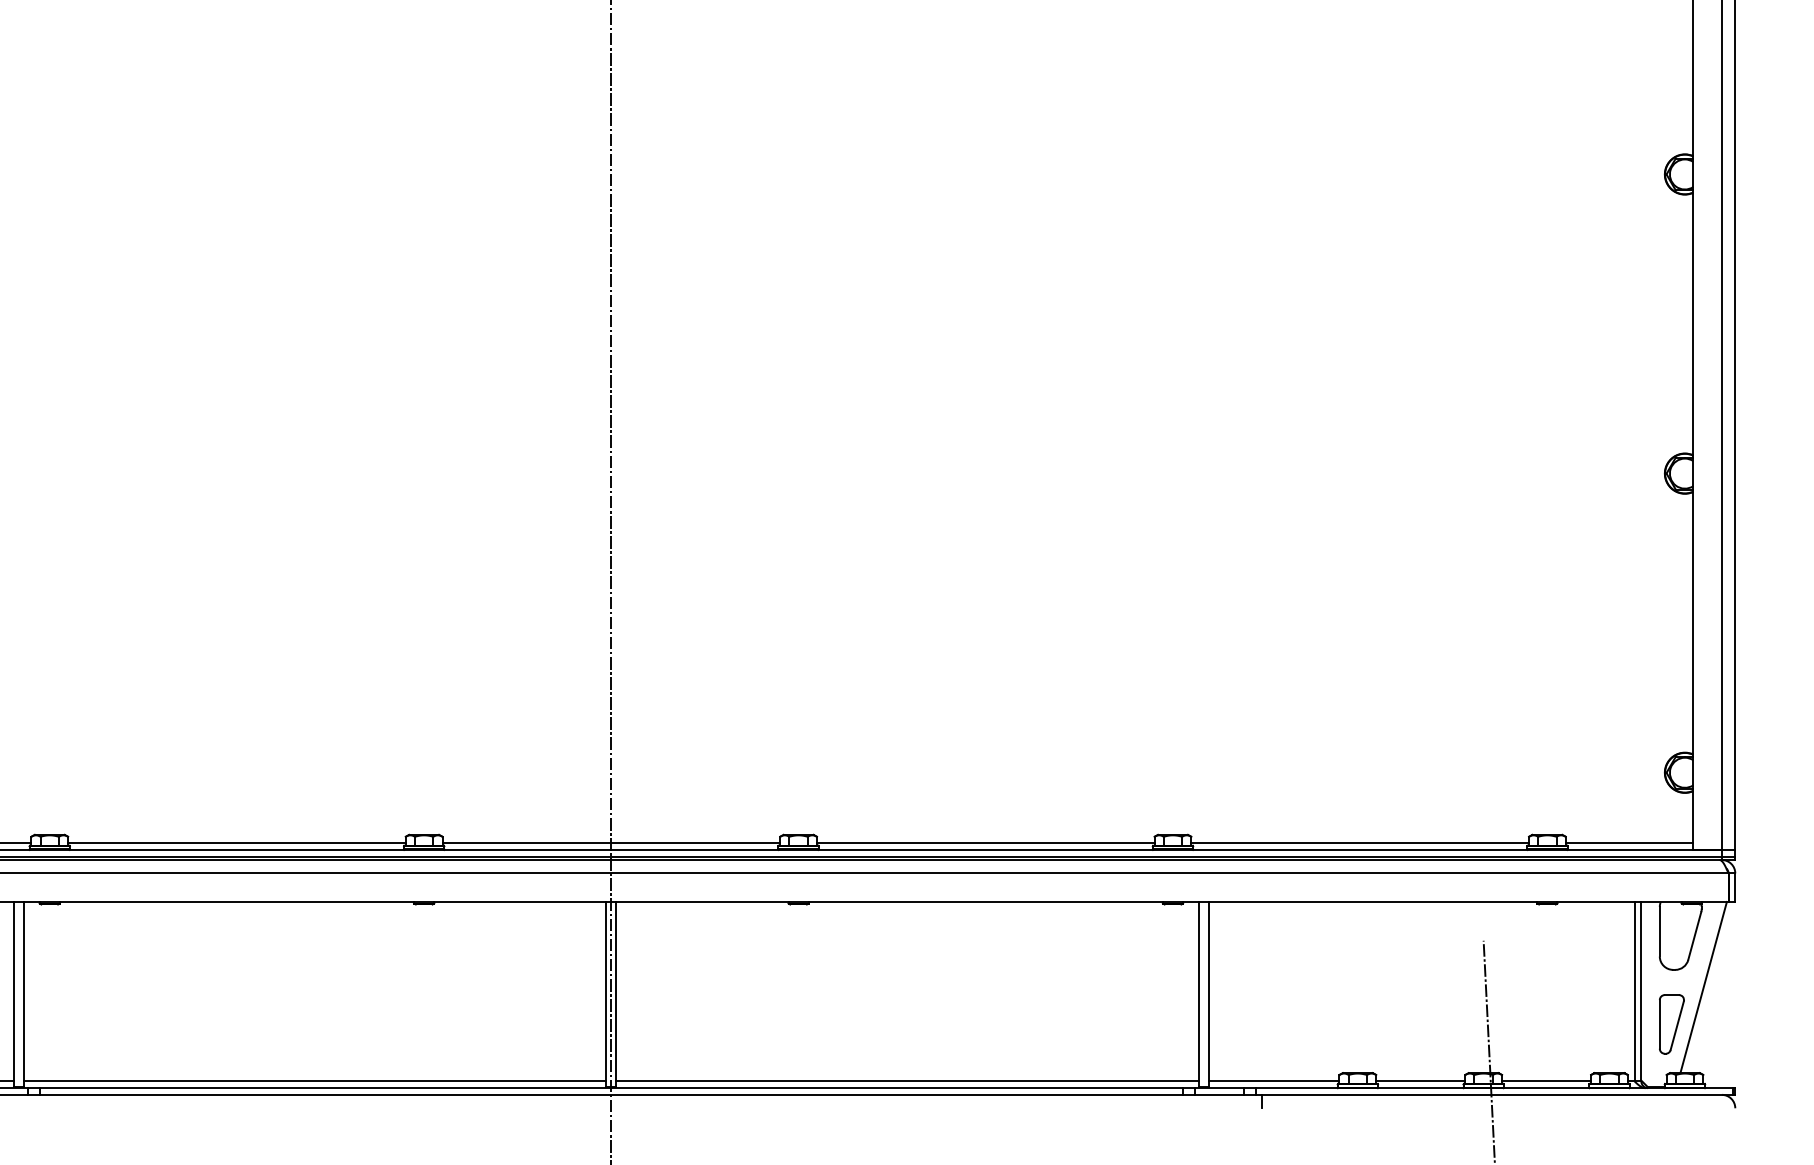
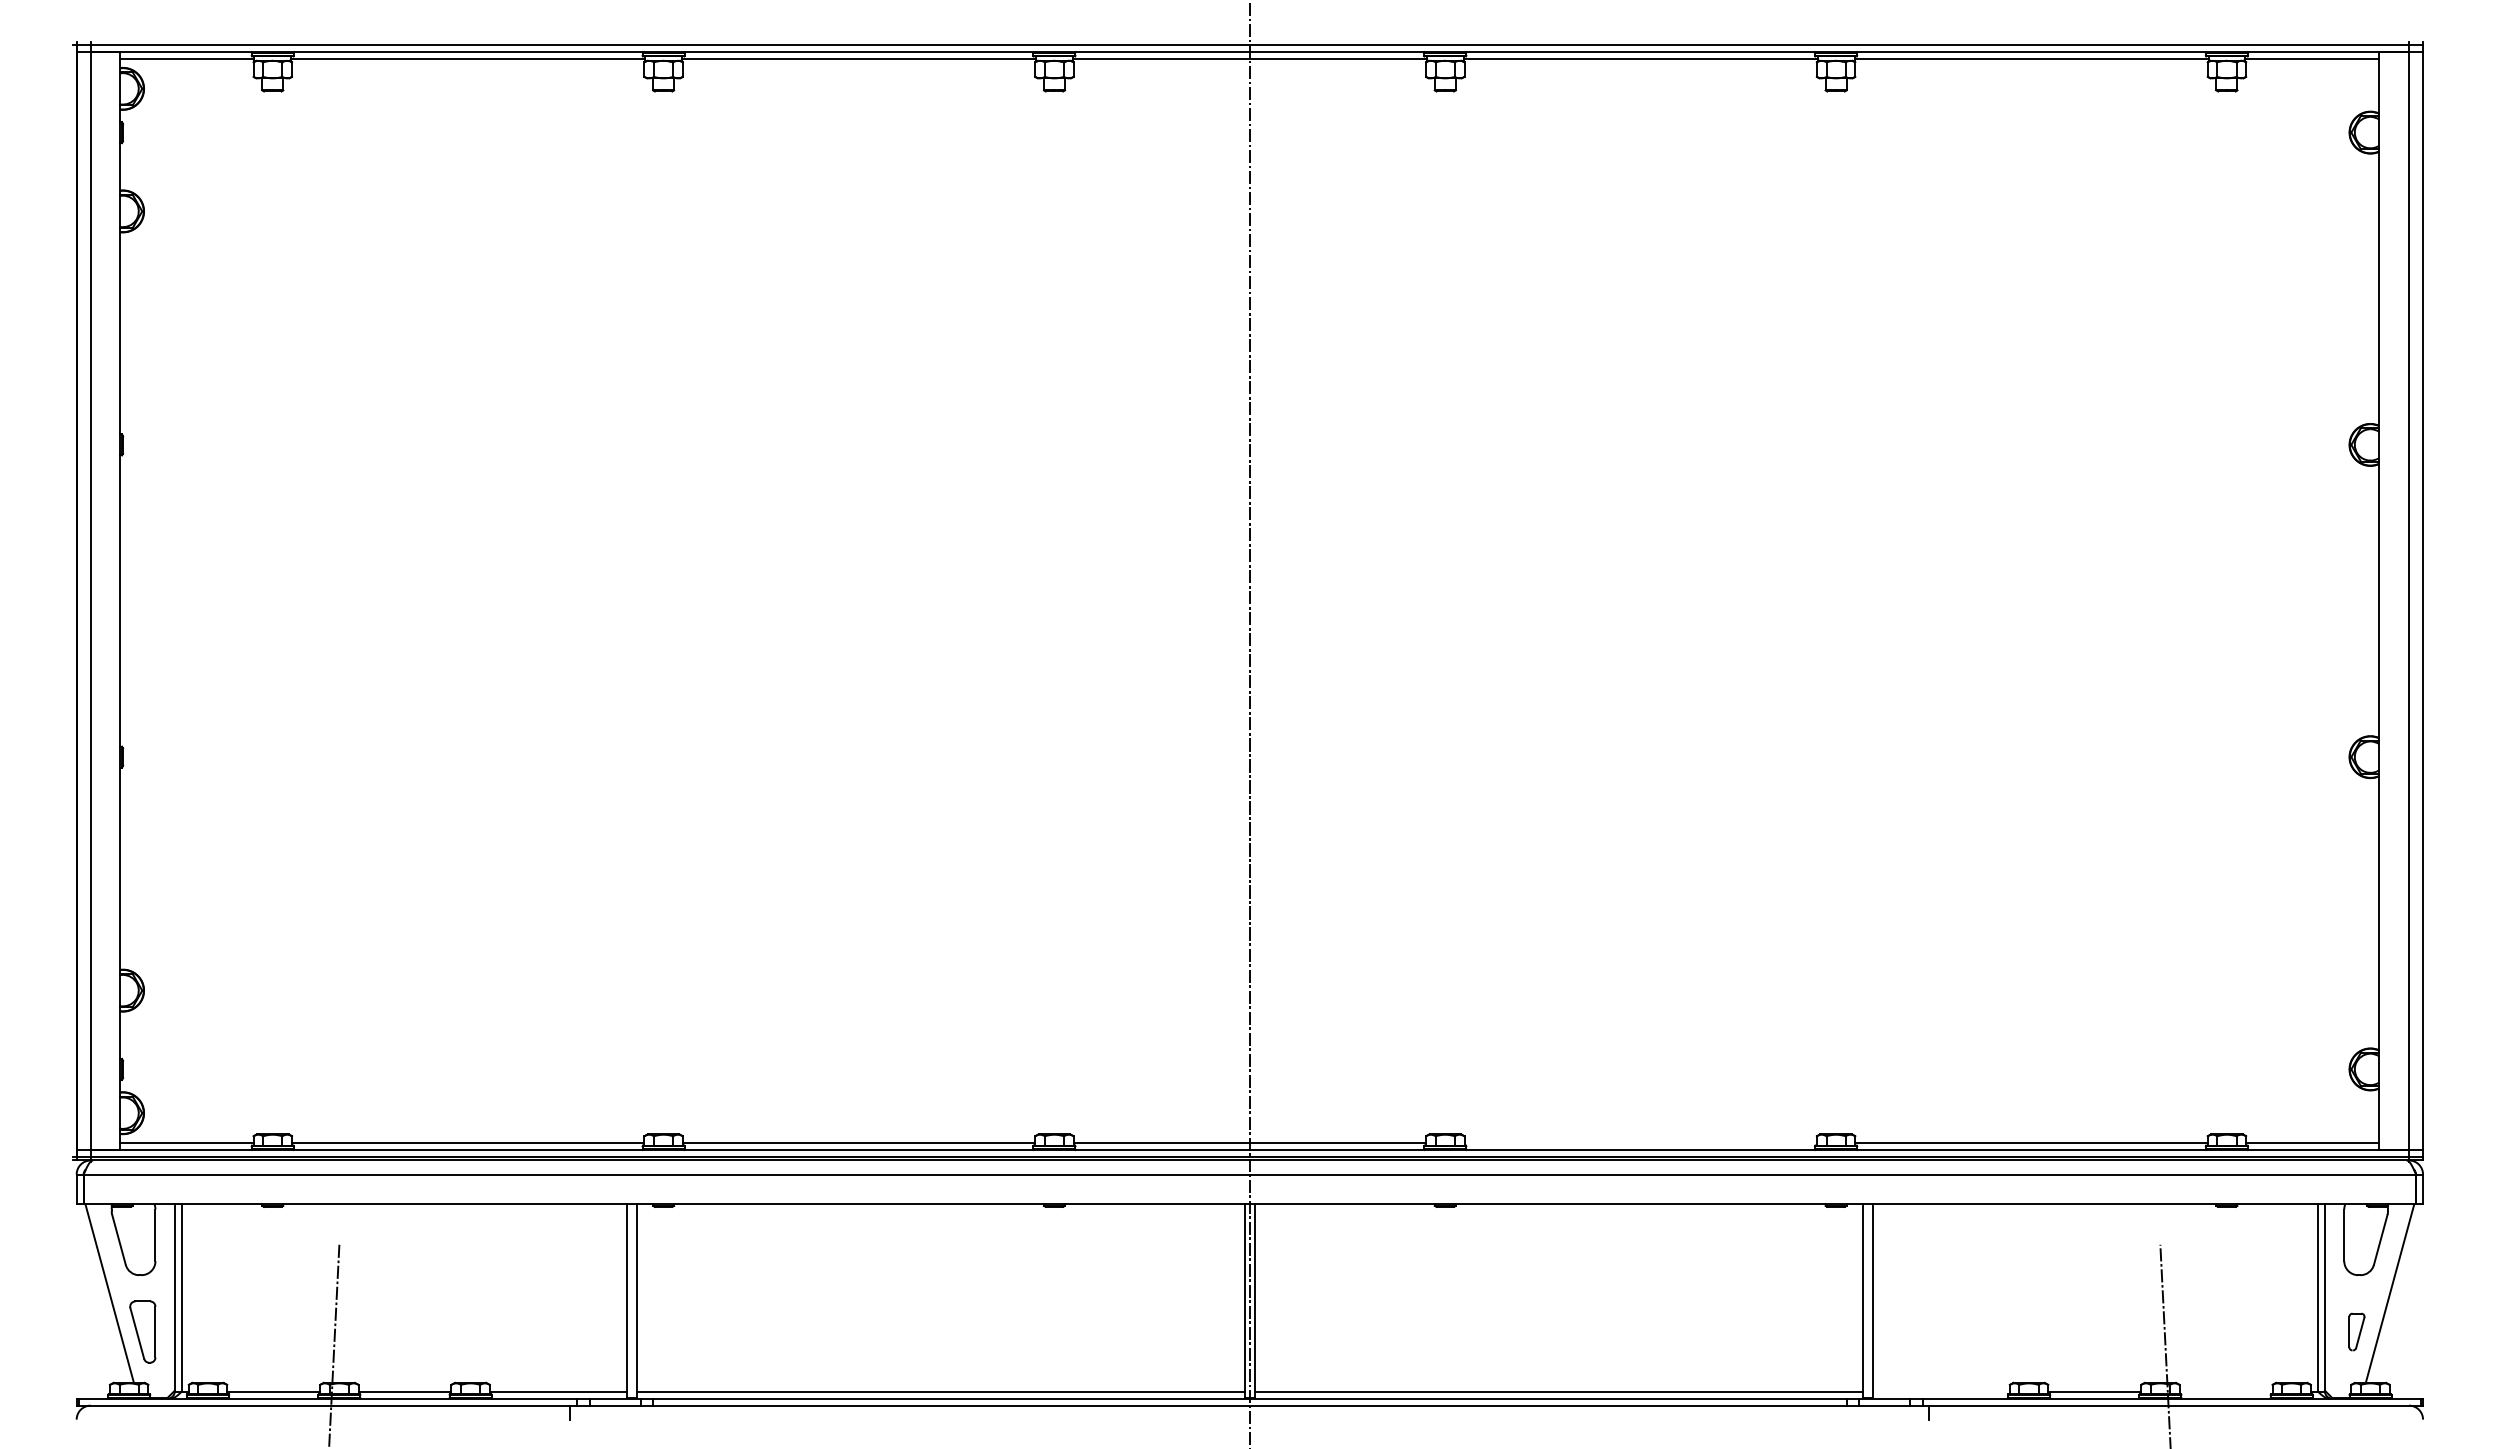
line: (985, 842) -> (1640, 1142), removed
part: (1671, 1023) -> (2356, 1331), size x0.6
line: (1273, 1081) -> (1941, 1391), removed
line: (1546, 1081) -> (2225, 1391), removed

